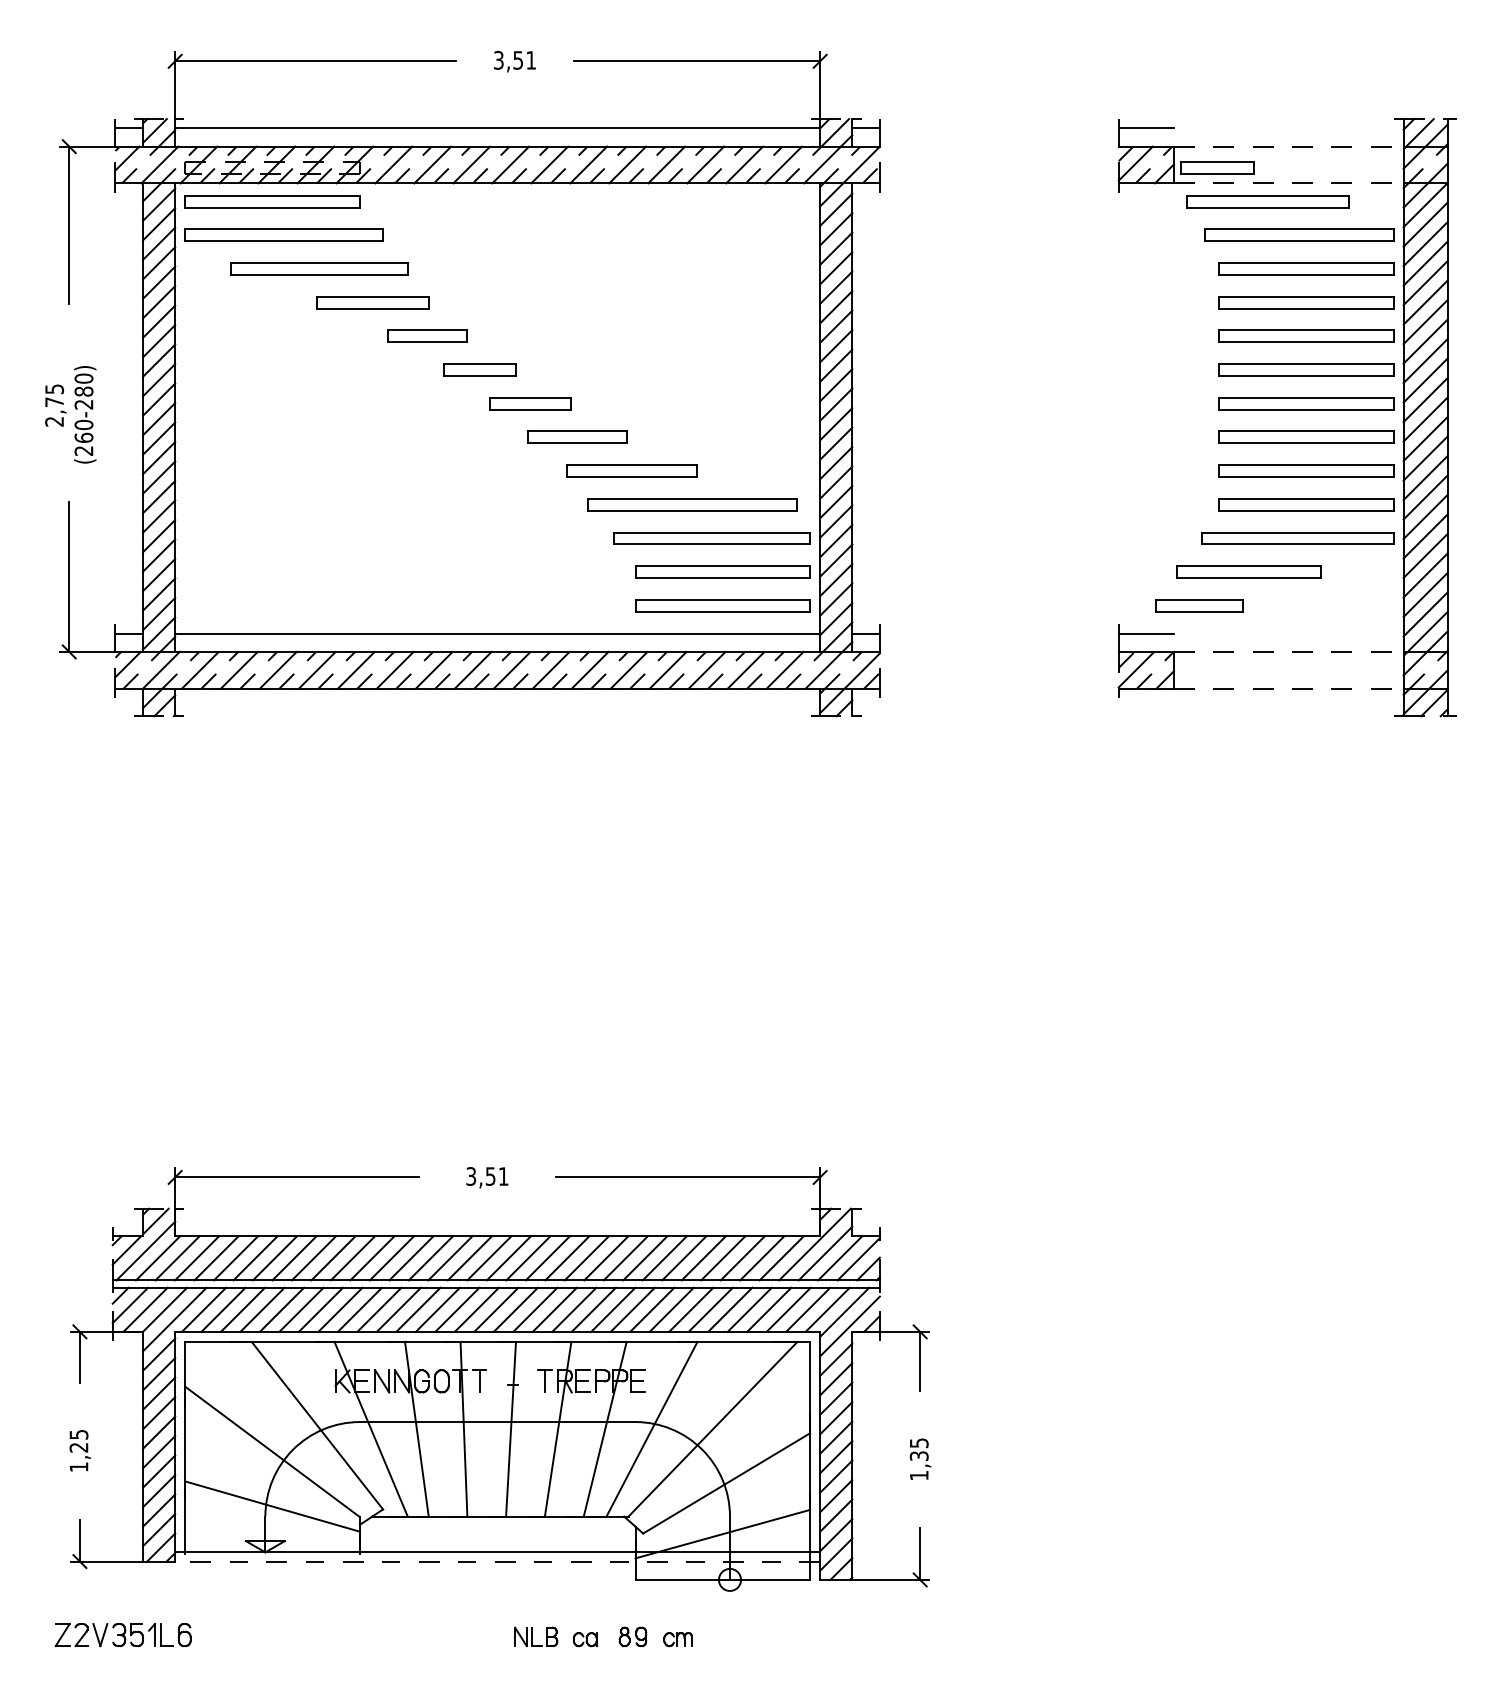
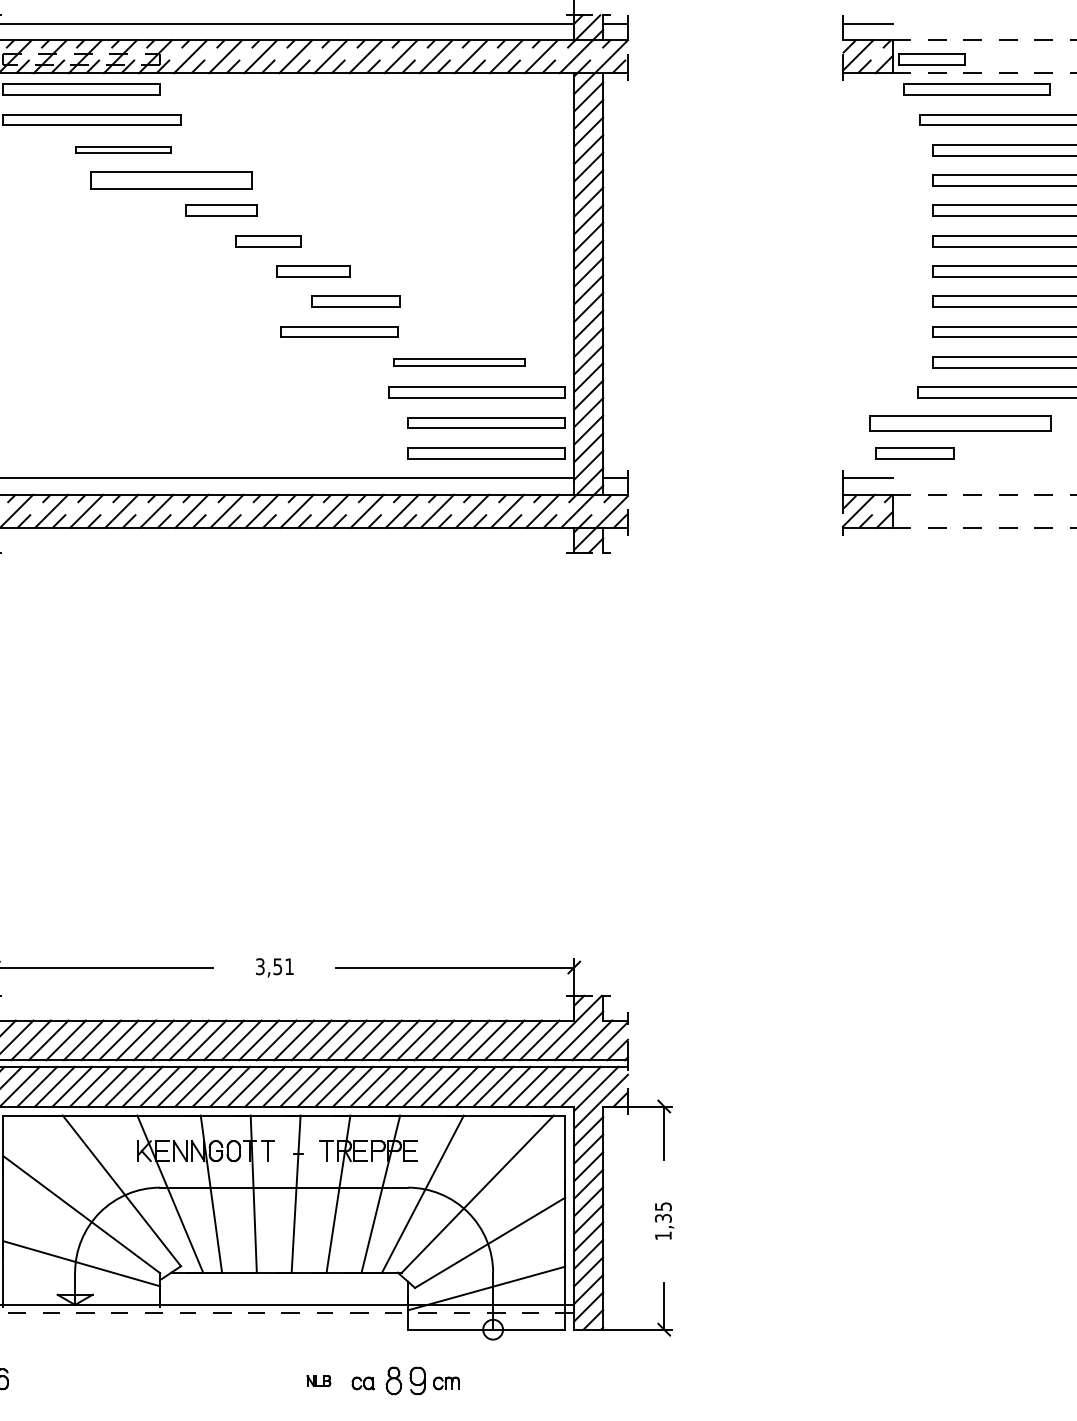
part: (319, 268) -> (123, 149), size x0.6
part: (372, 302) -> (171, 180), size x1.6
part: (631, 470) -> (338, 331), moved
part: (692, 504) -> (459, 362), size x0.7
part: (1248, 571) -> (959, 422), size x1.4
part: (536, 1636) -> (319, 1380), size x0.6
part: (632, 1636) -> (405, 1380), size x1.6

